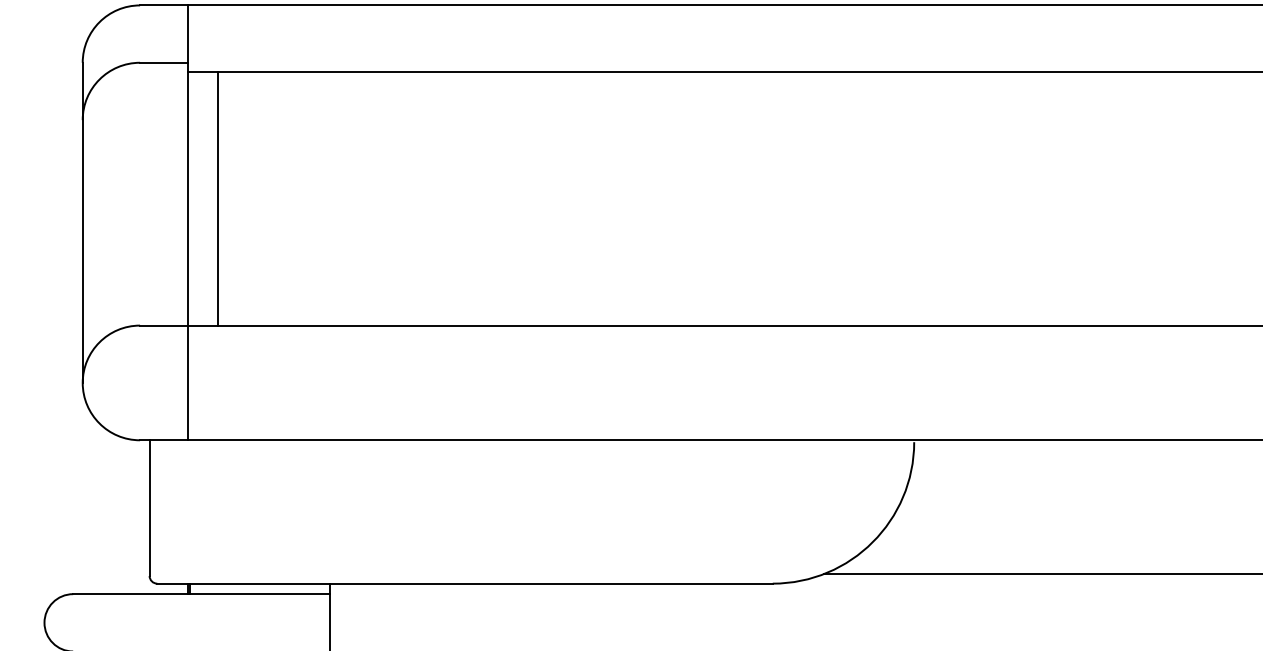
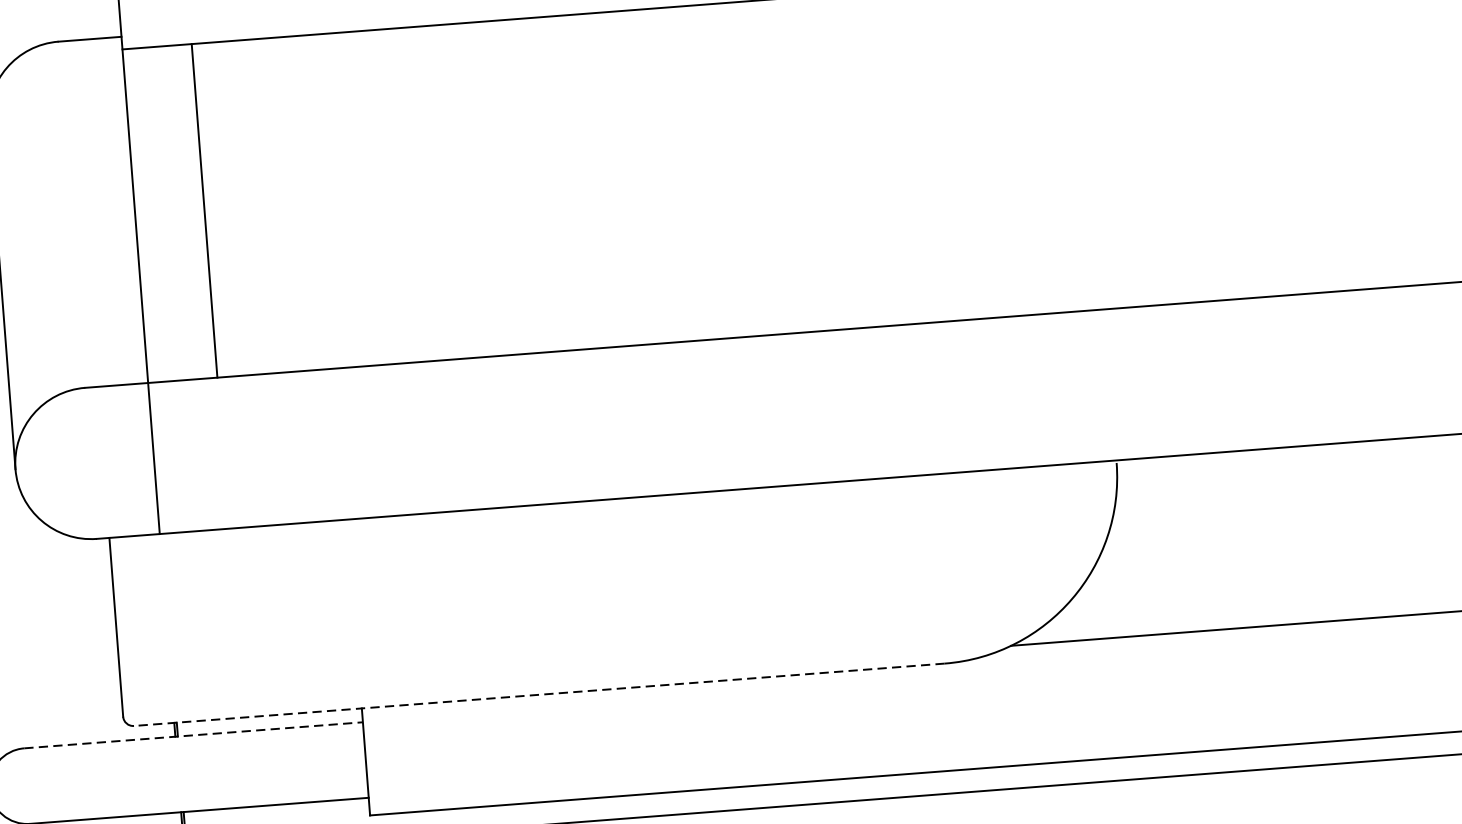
line: (218, 198) -> (204, 210), moved
line: (465, 583) -> (539, 694), solid -> dashed
line: (201, 594) -> (193, 735), solid -> dashed

